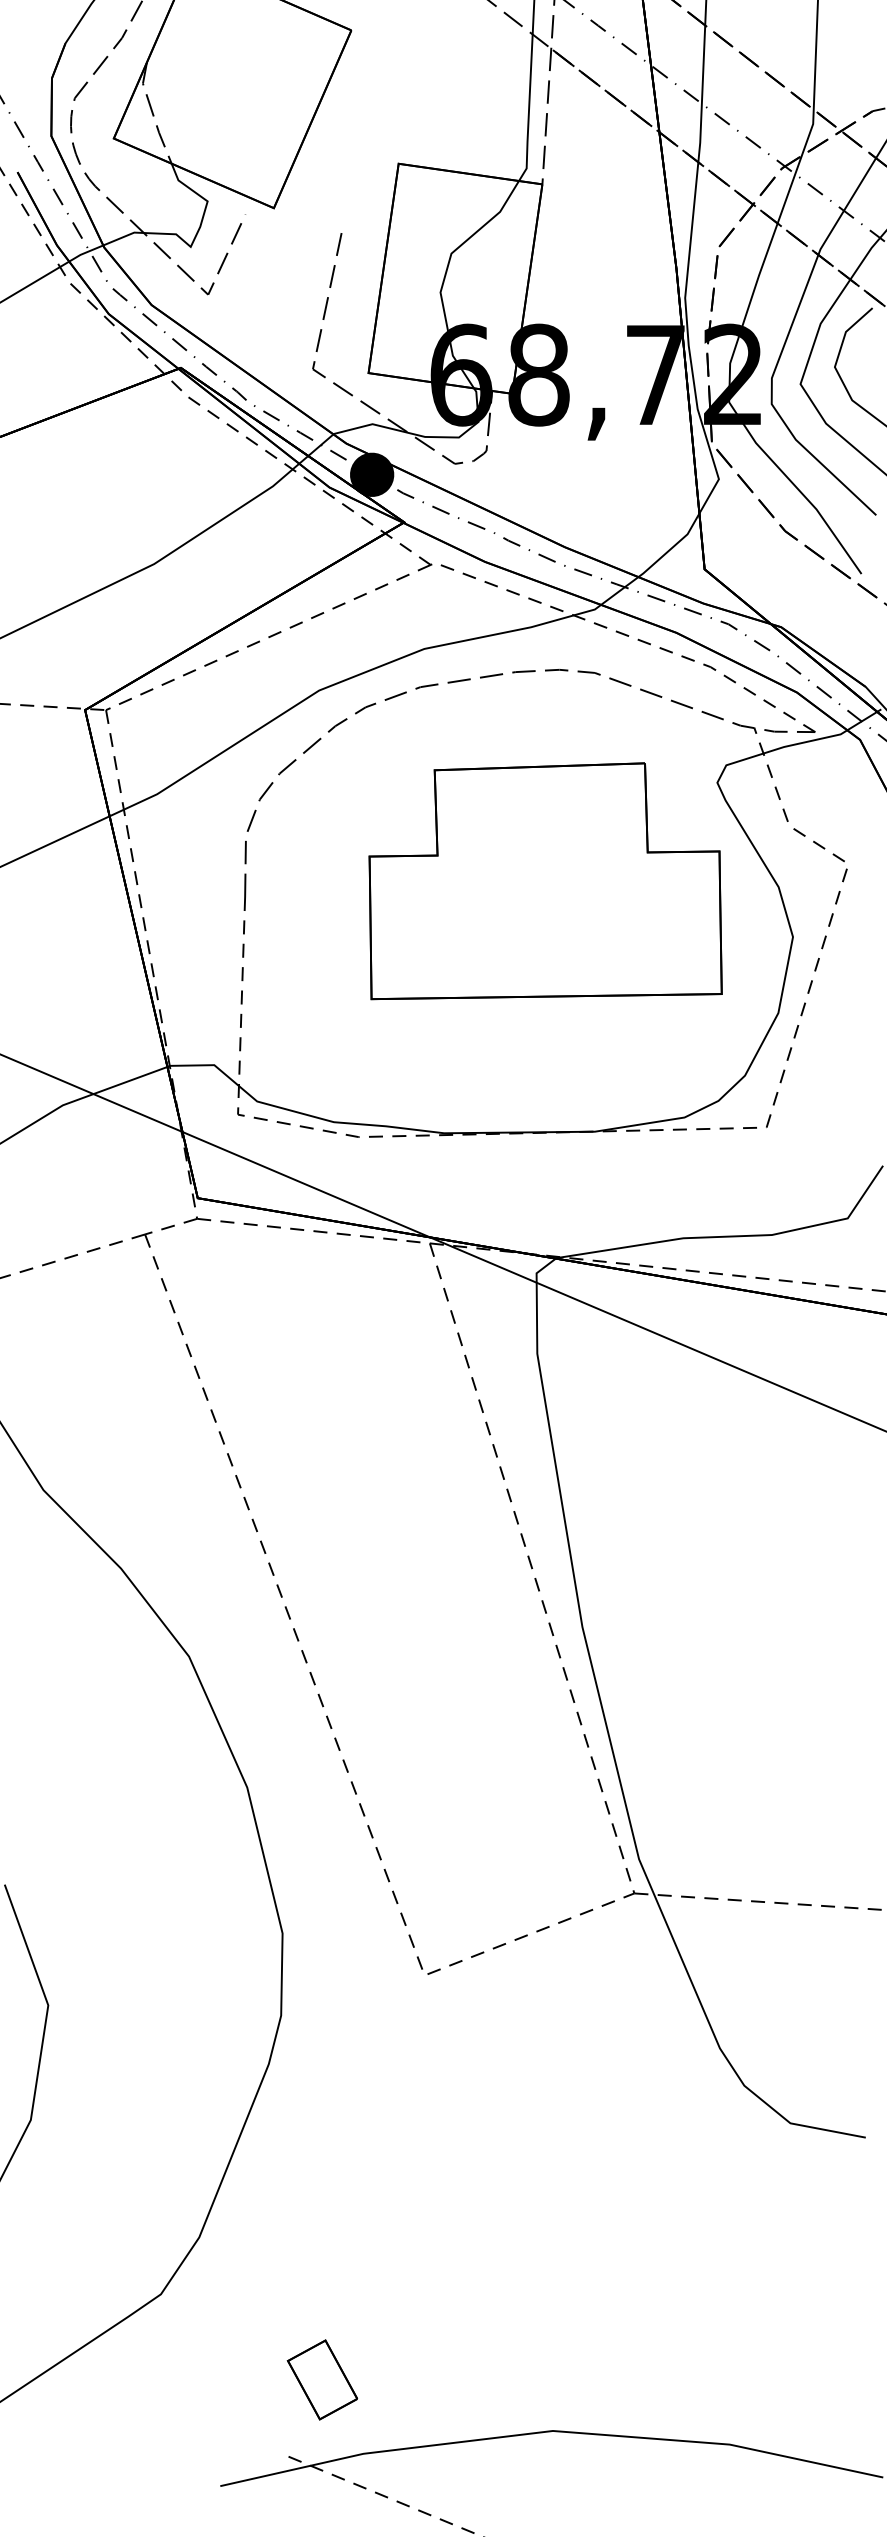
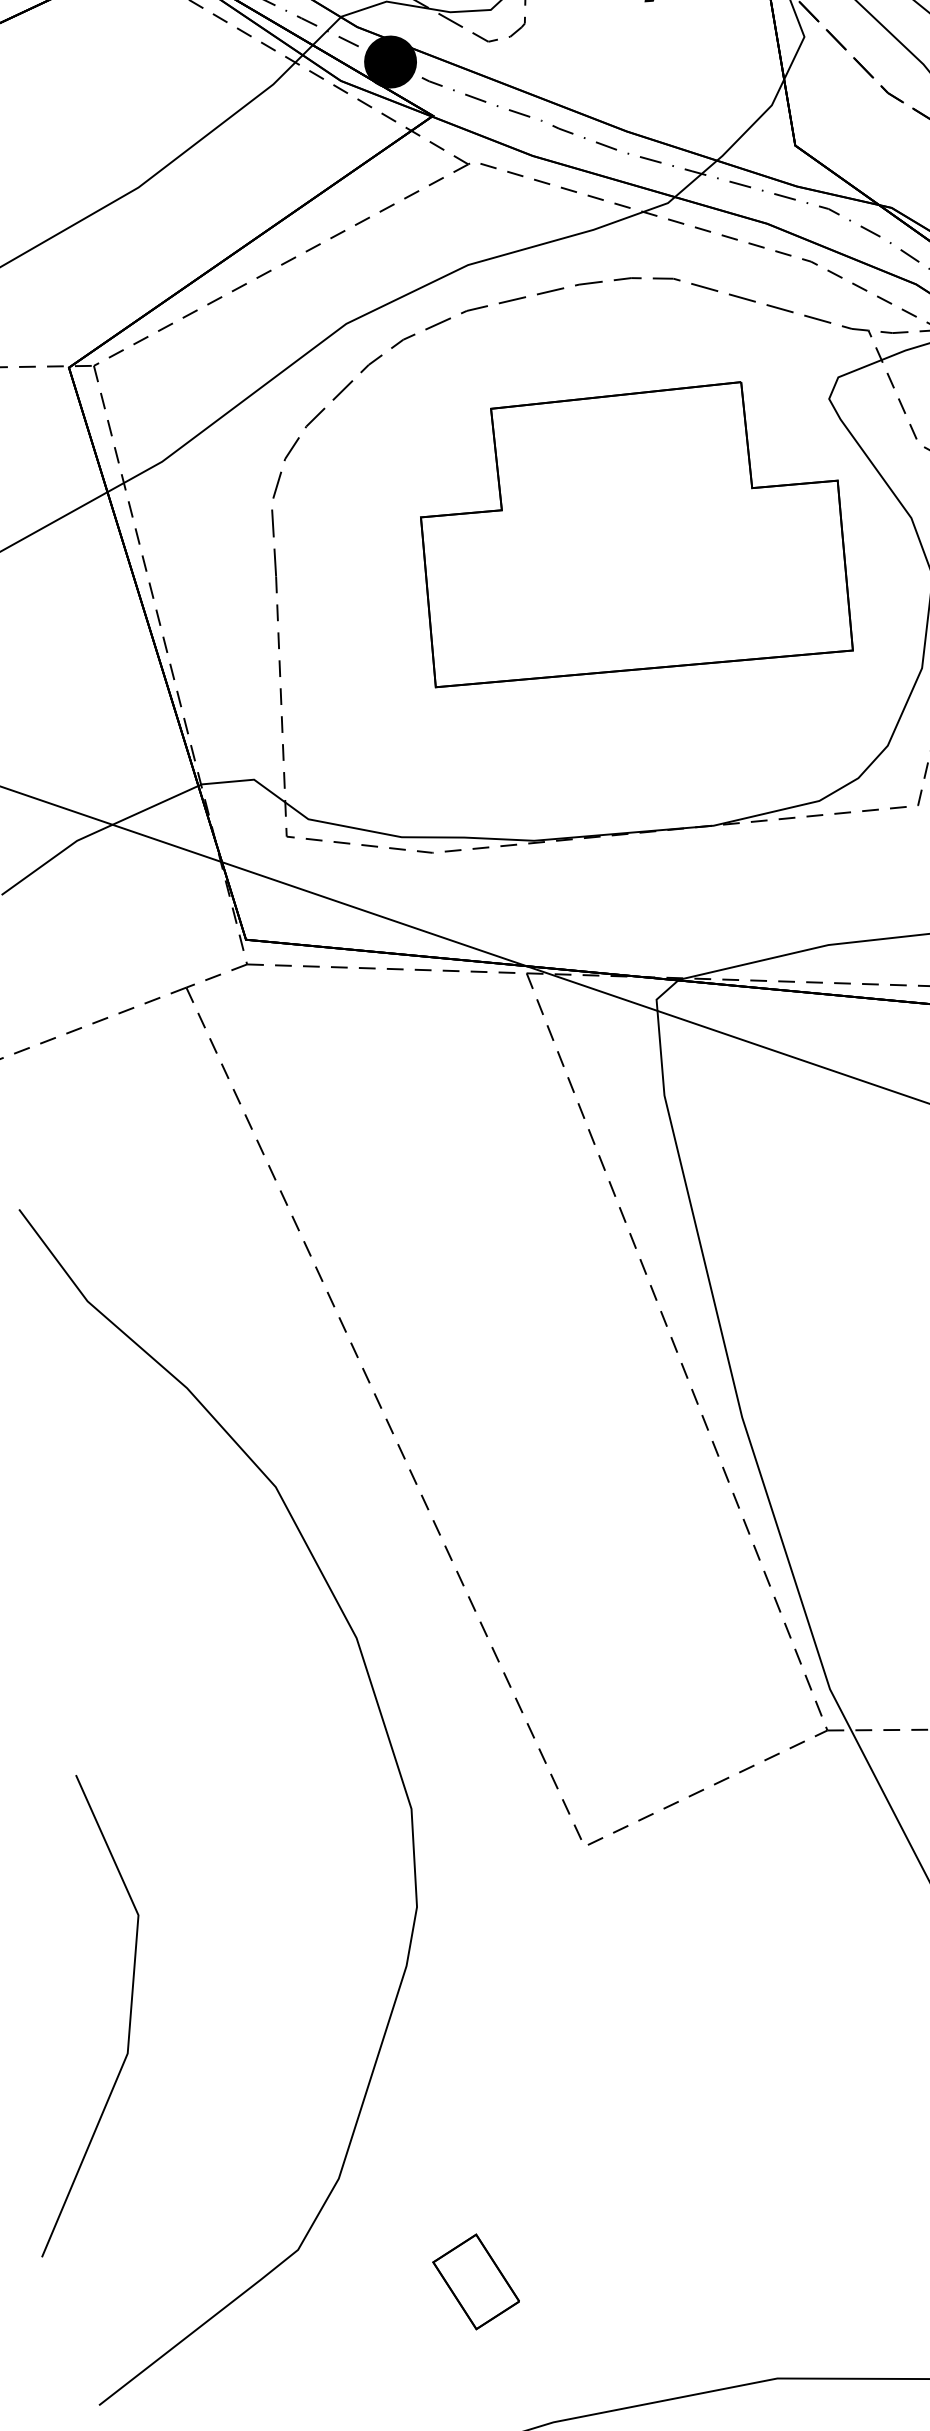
part: (321, 2379) -> (474, 2281), moved

